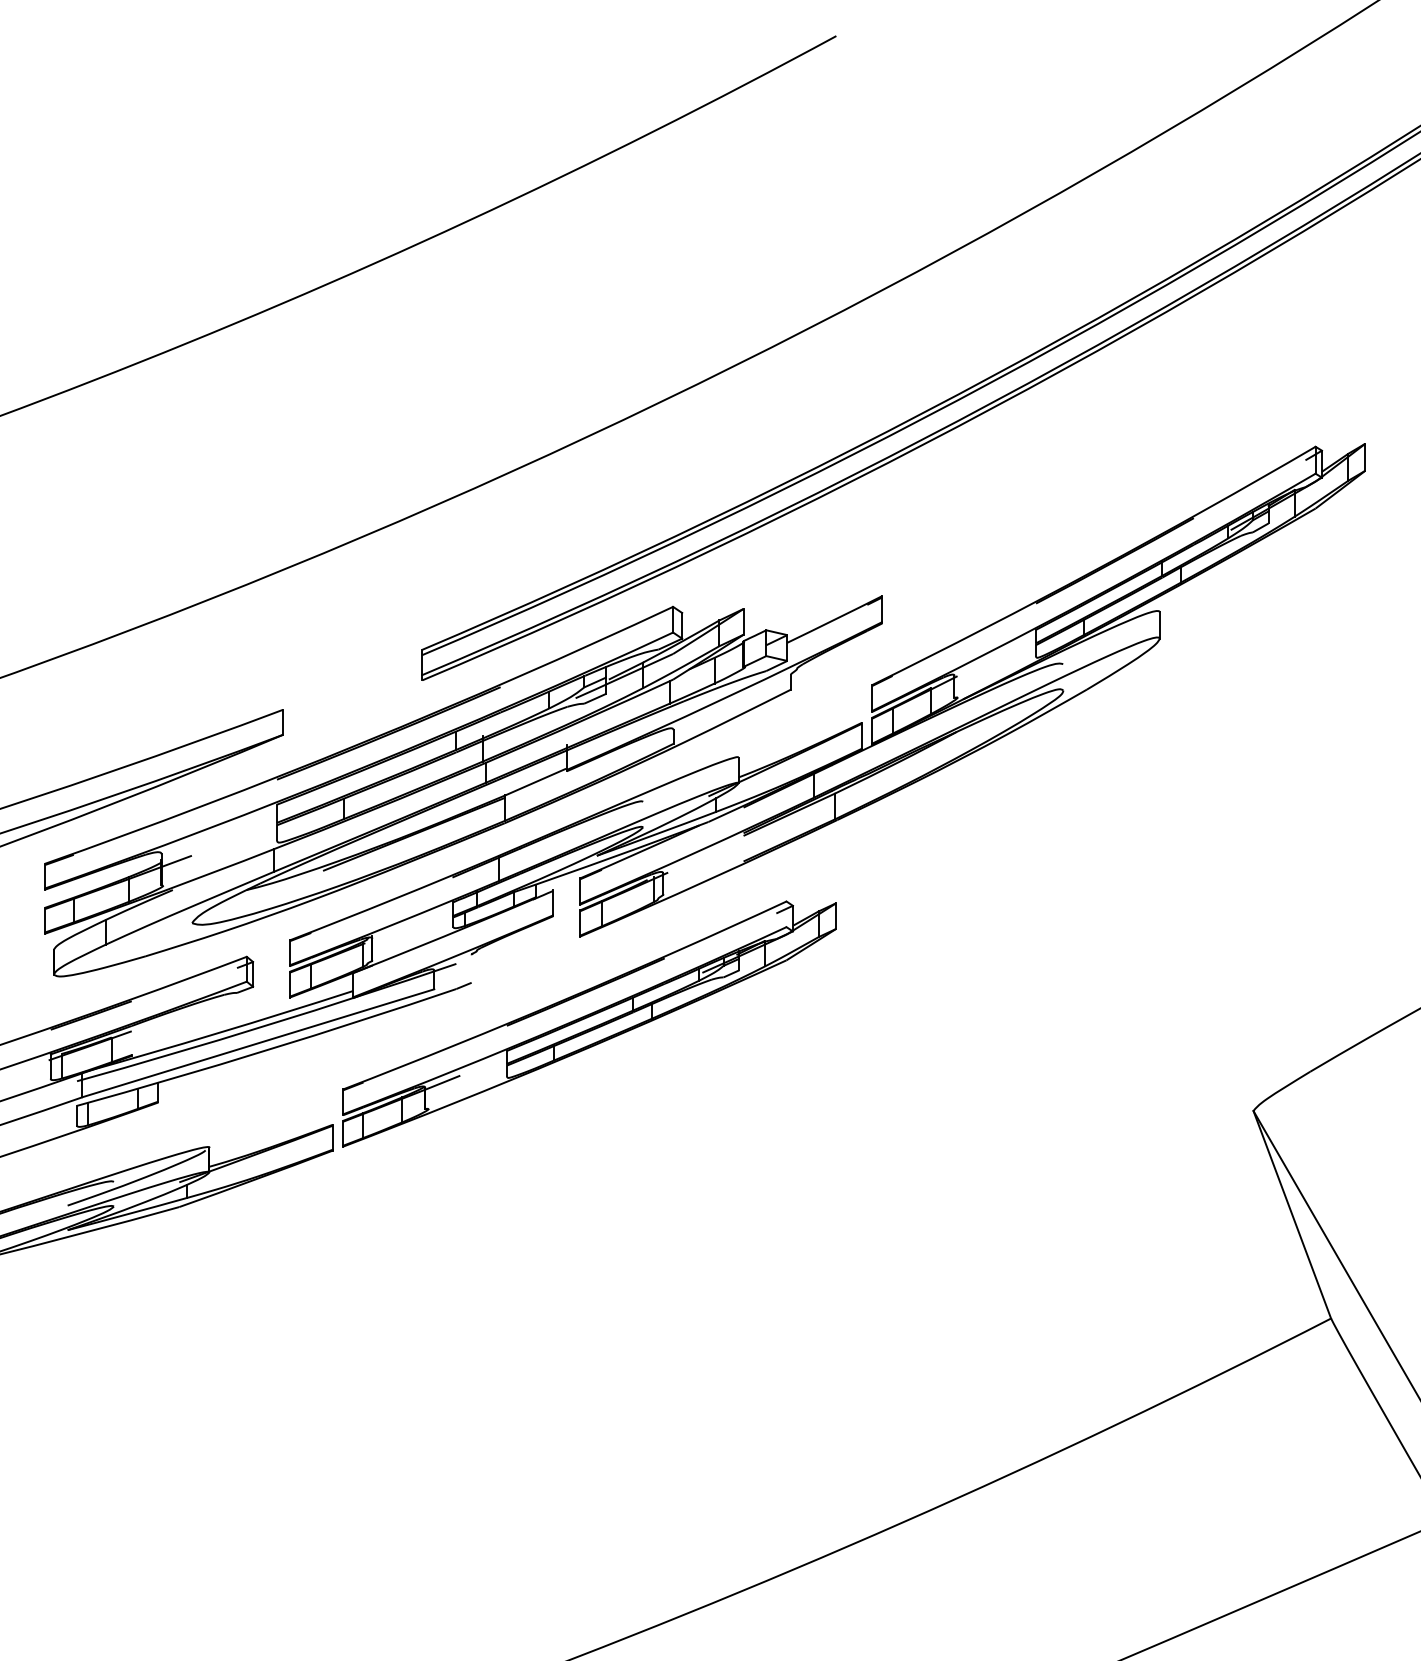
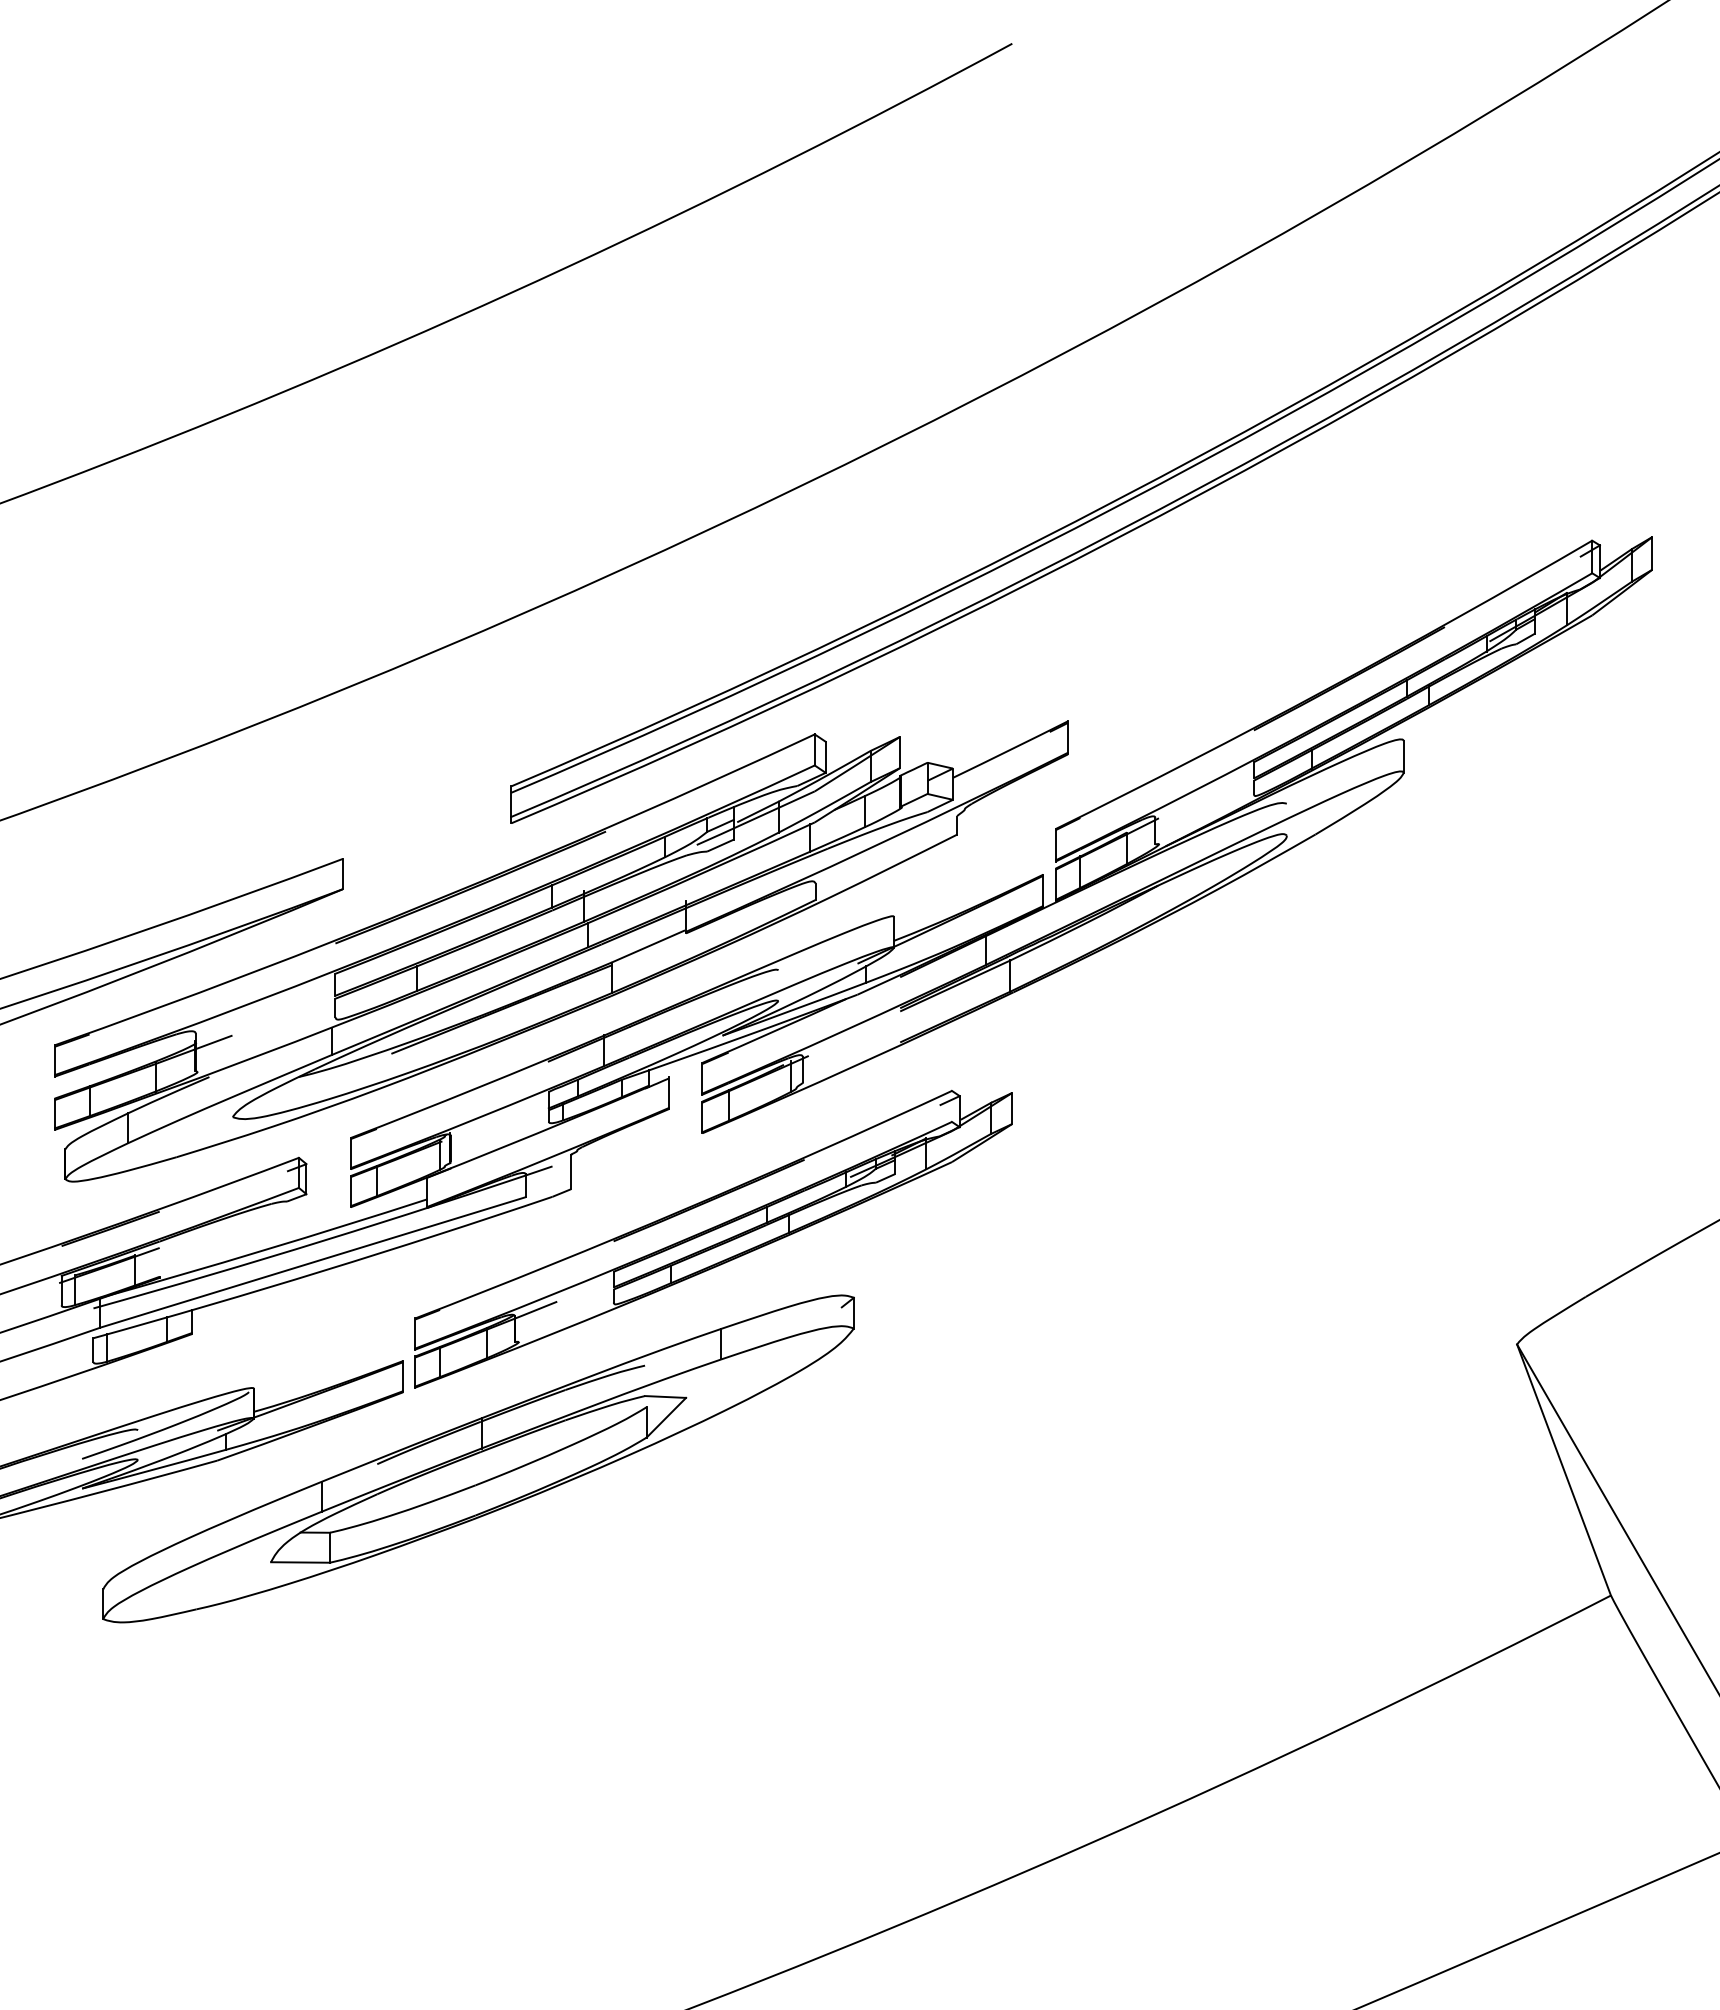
line: (472, 968) -> (571, 1172), added
part: (395, 1205) -> (478, 1458), added

